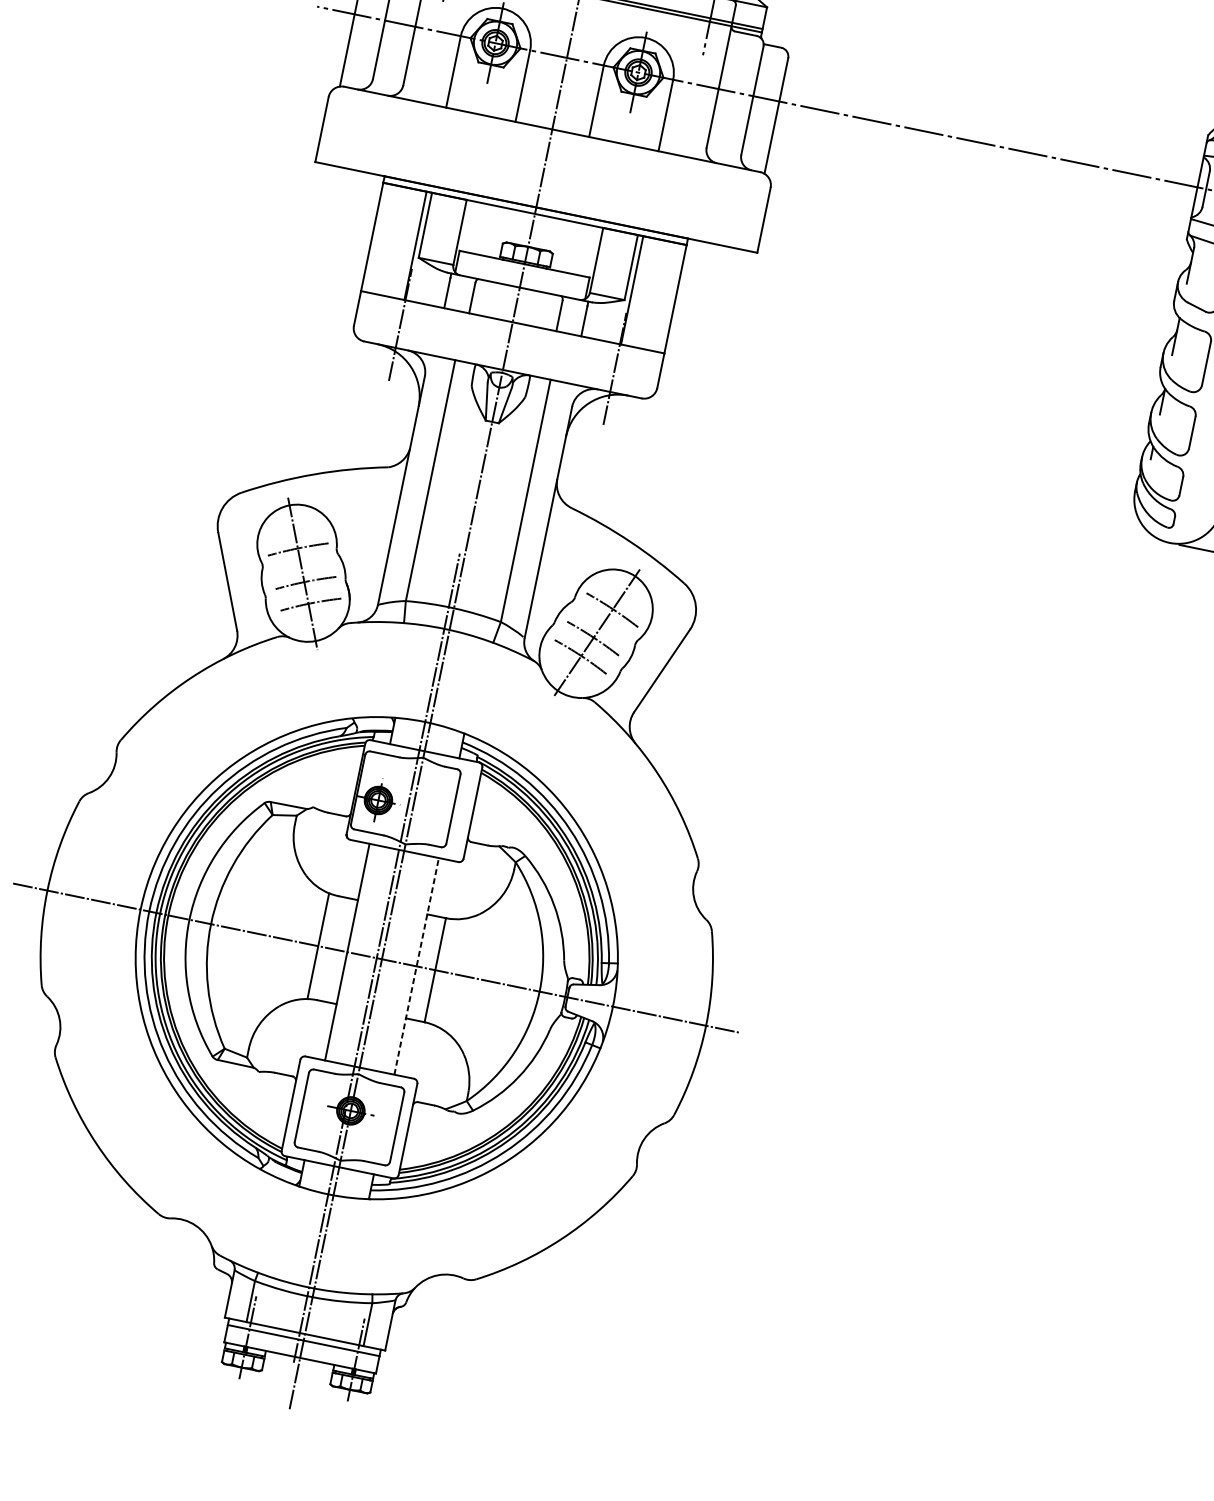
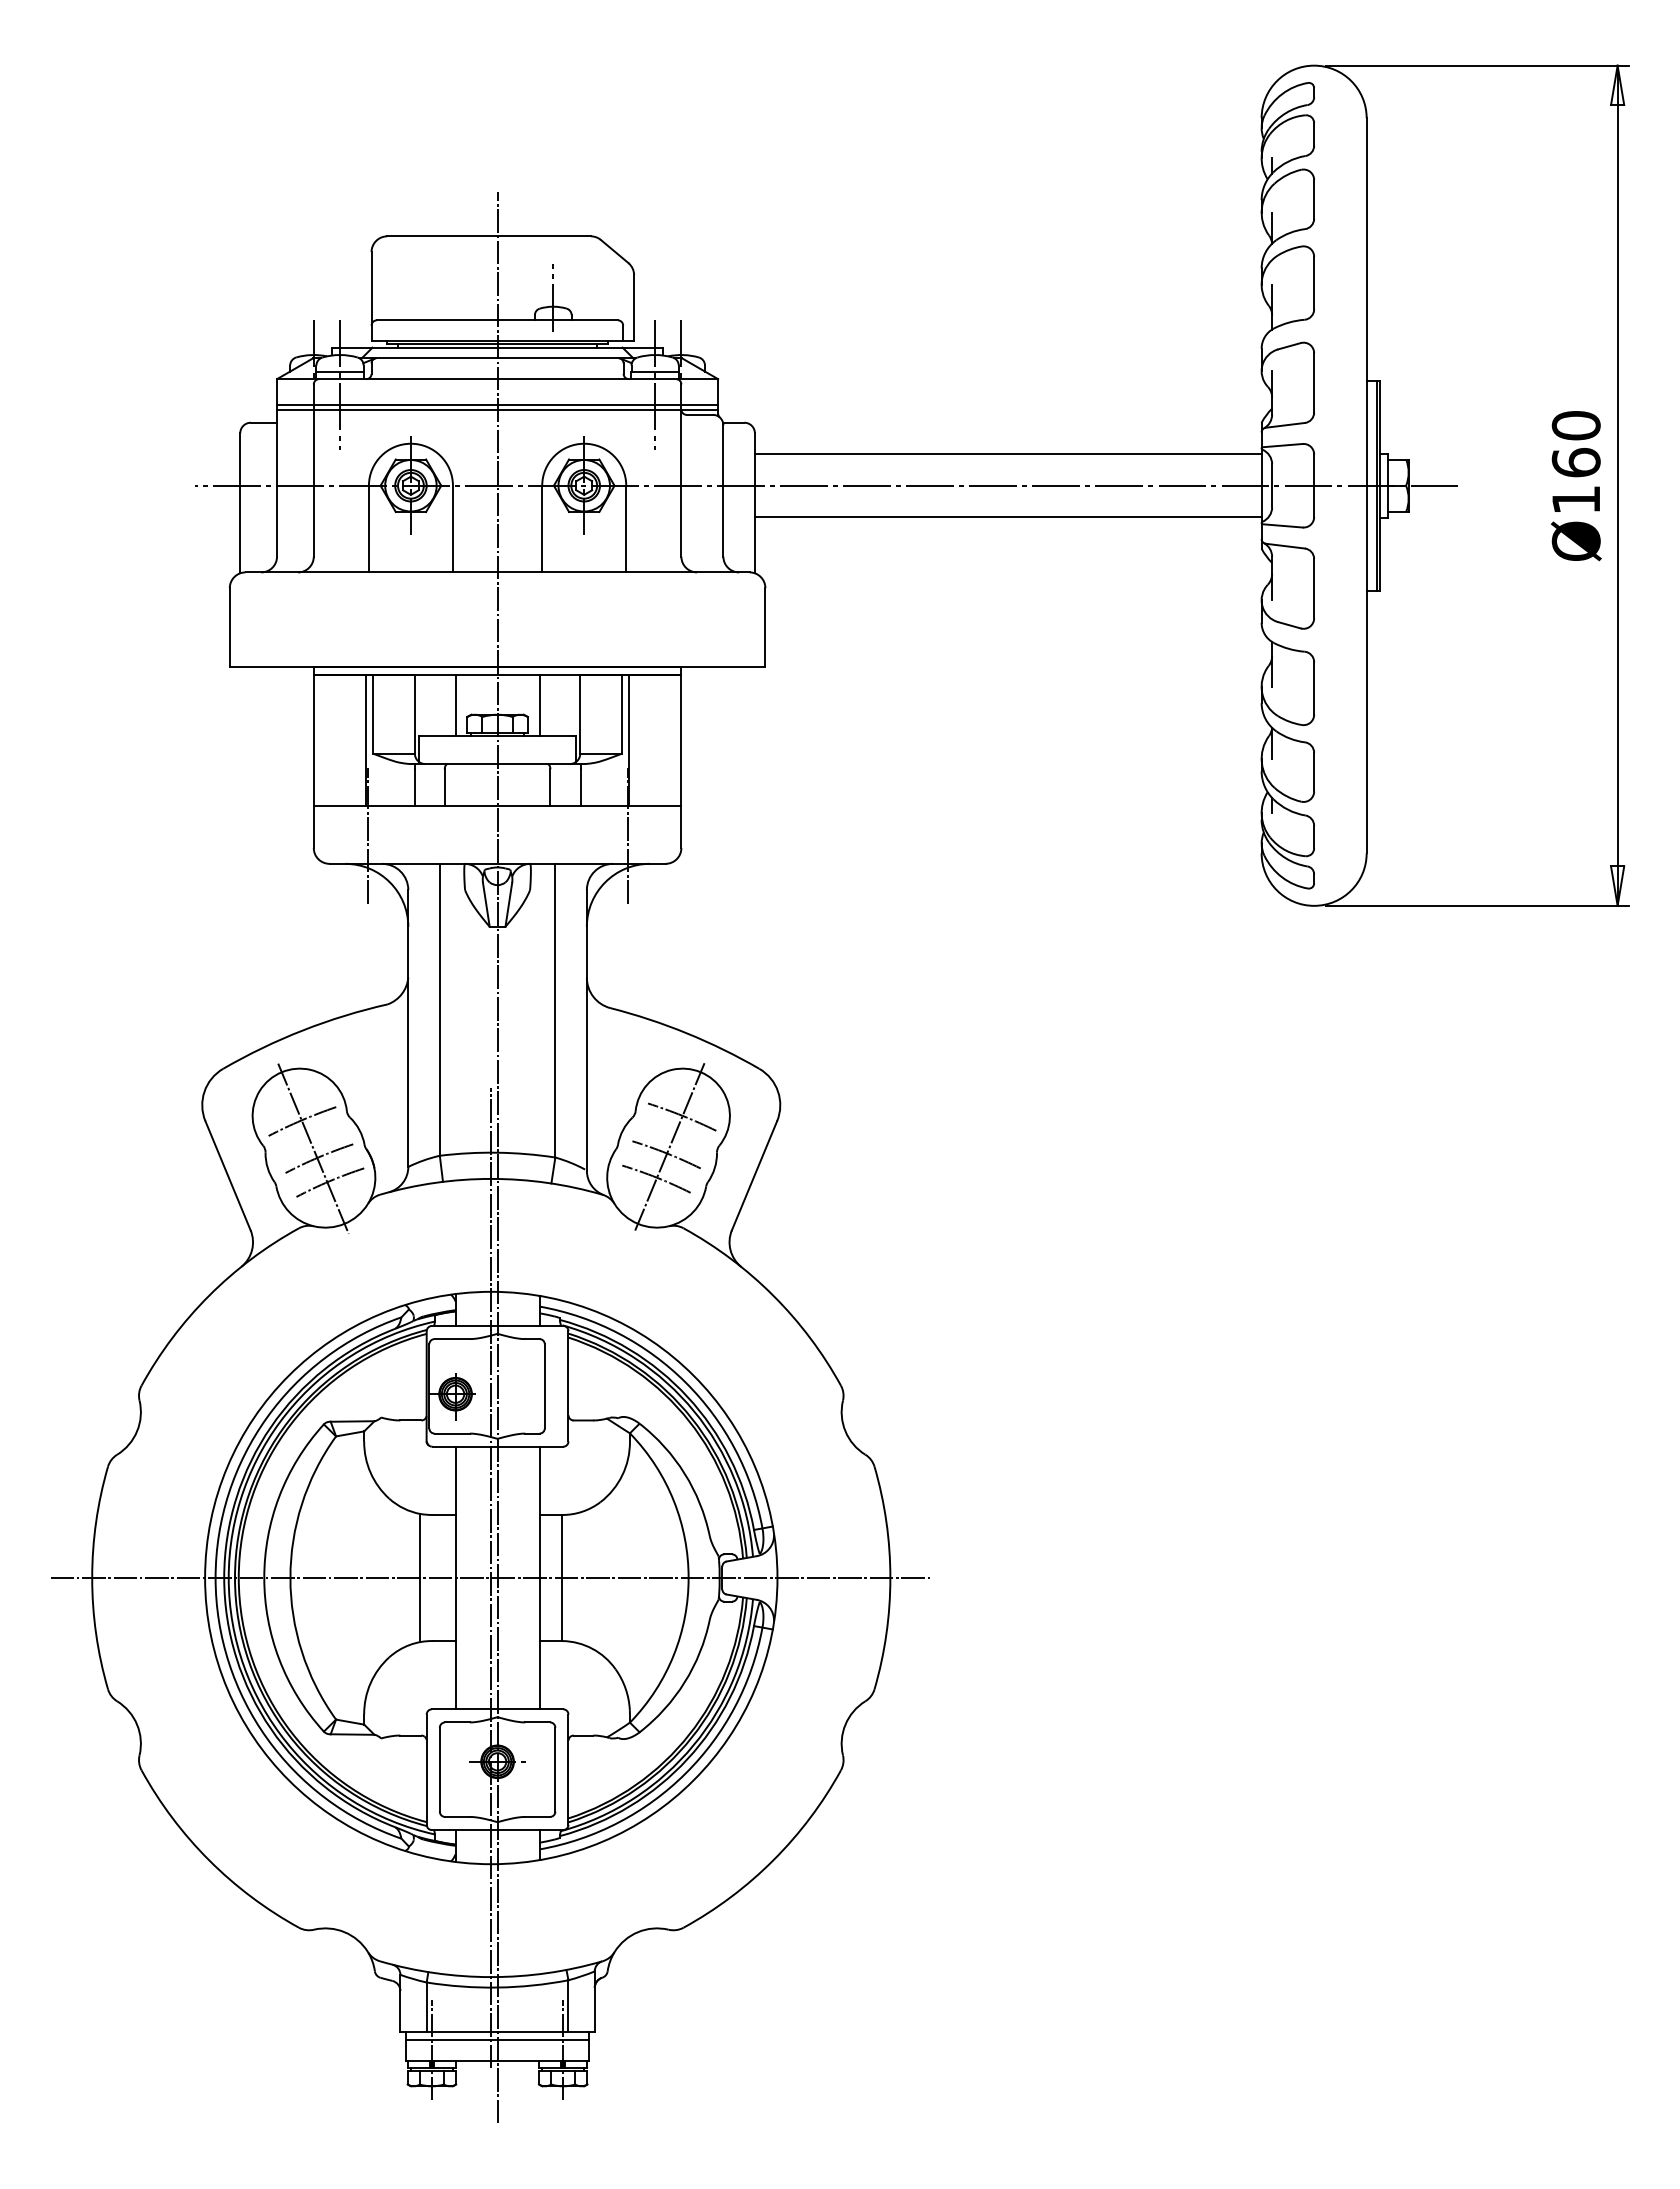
line: (993, 118) -> (1007, 454), added
line: (982, 170) -> (1007, 517), added
line: (495, 231) -> (455, 704), added
line: (564, 245) -> (539, 704), added
line: (416, 965) -> (539, 1577), dashed -> solid

